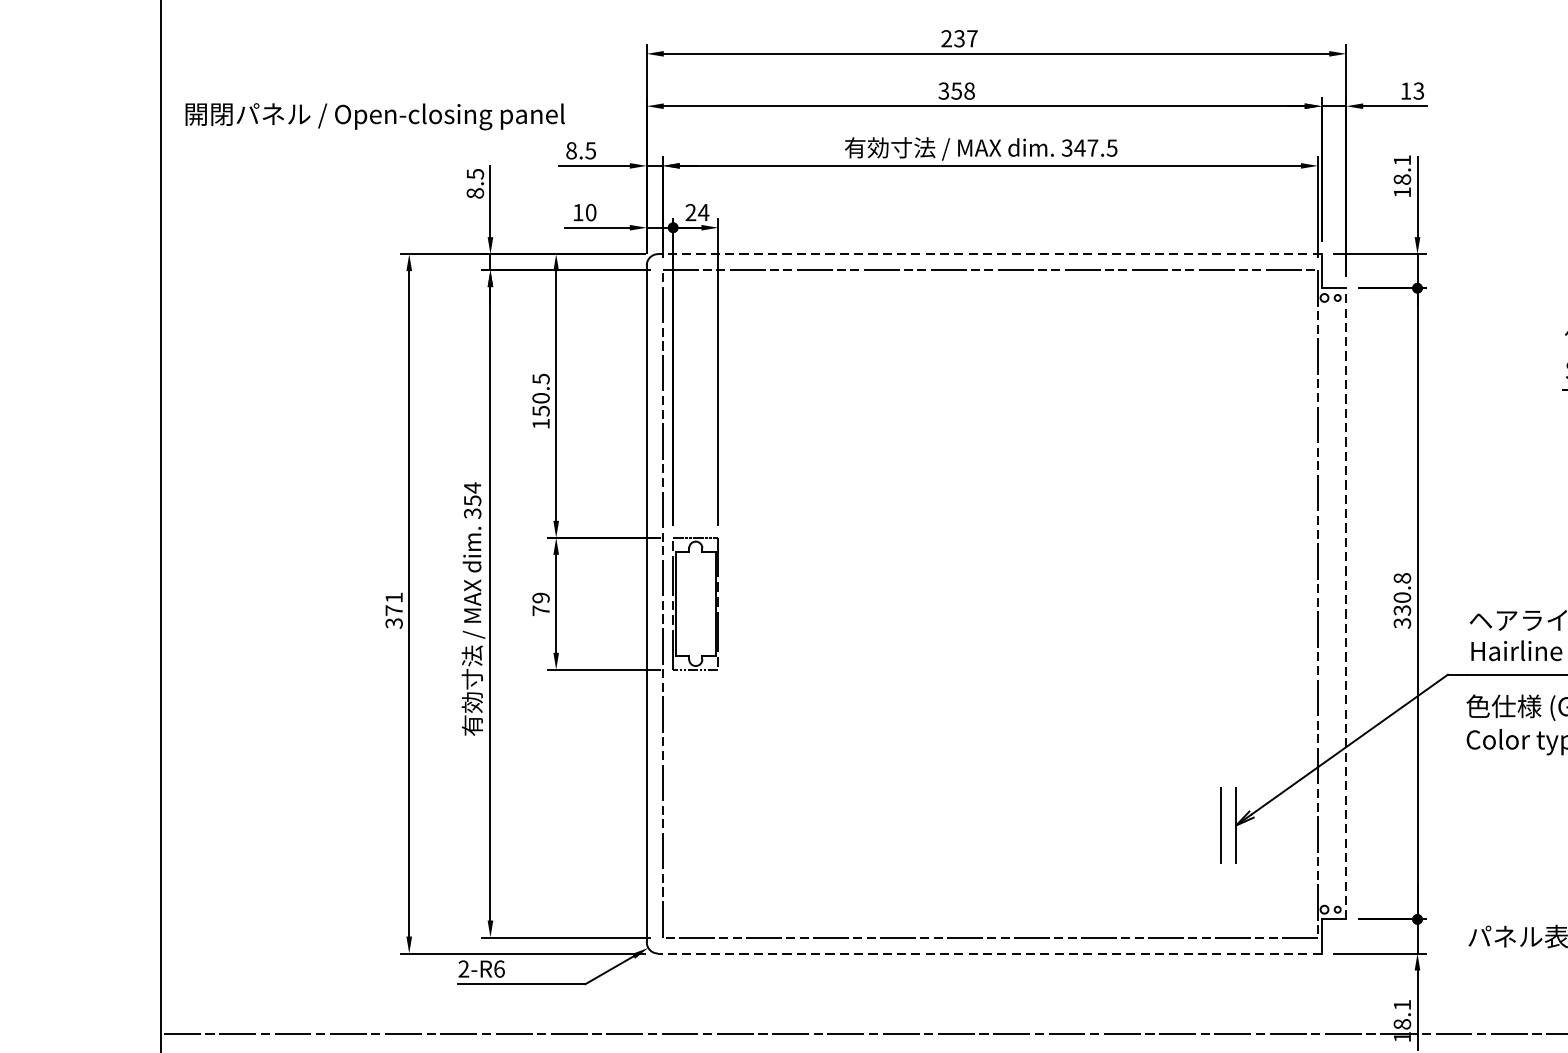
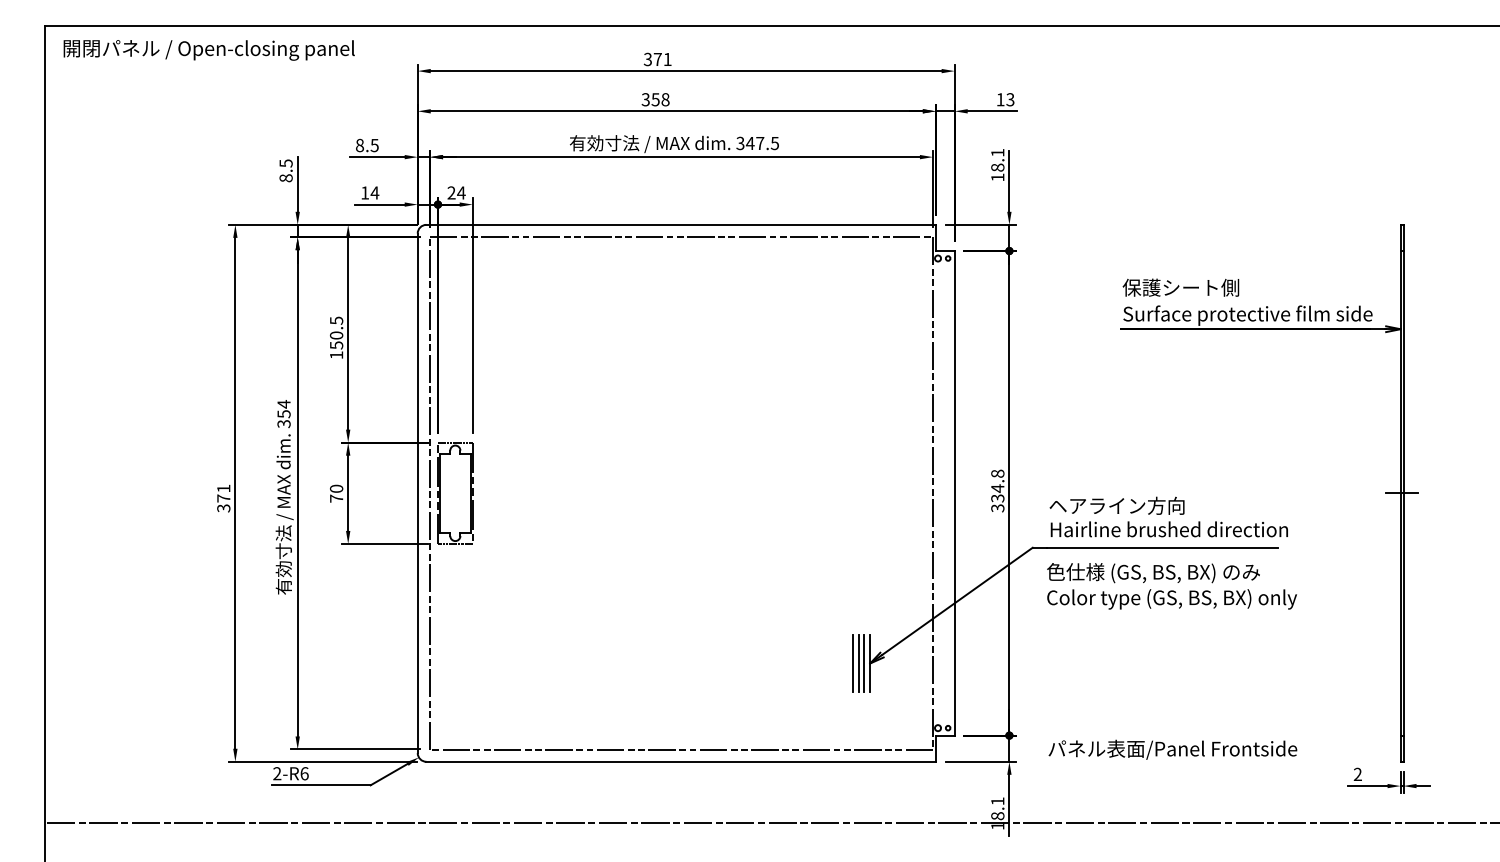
text: (959, 38) -> (657, 59), 237 -> 371
text: (374, 116) -> (208, 50), moved
text: (590, 211) -> (374, 192), 10 -> 14
line: (990, 253) -> (681, 224), dashed -> solid
text: (540, 597) -> (336, 488), 79 -> 70
text: (1401, 597) -> (997, 488), 330.8 -> 334.8
line: (1345, 602) -> (954, 492), dashed -> solid
line: (1213, 825) -> (852, 663), added
line: (1228, 825) -> (864, 663), added
line: (990, 953) -> (681, 761), dashed -> solid

